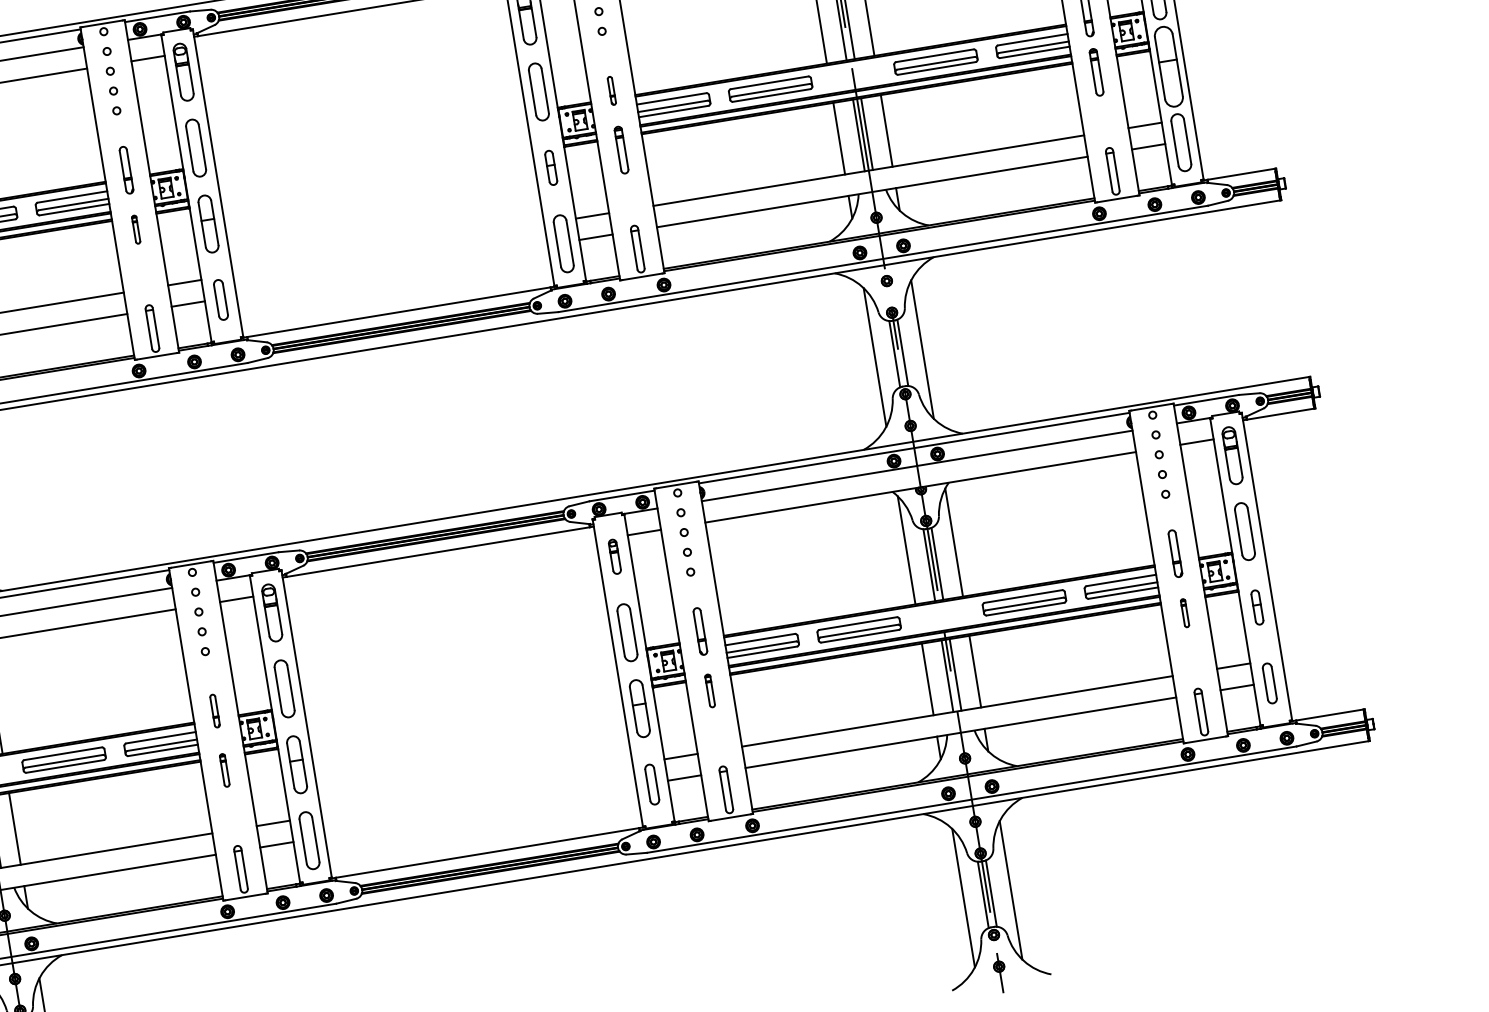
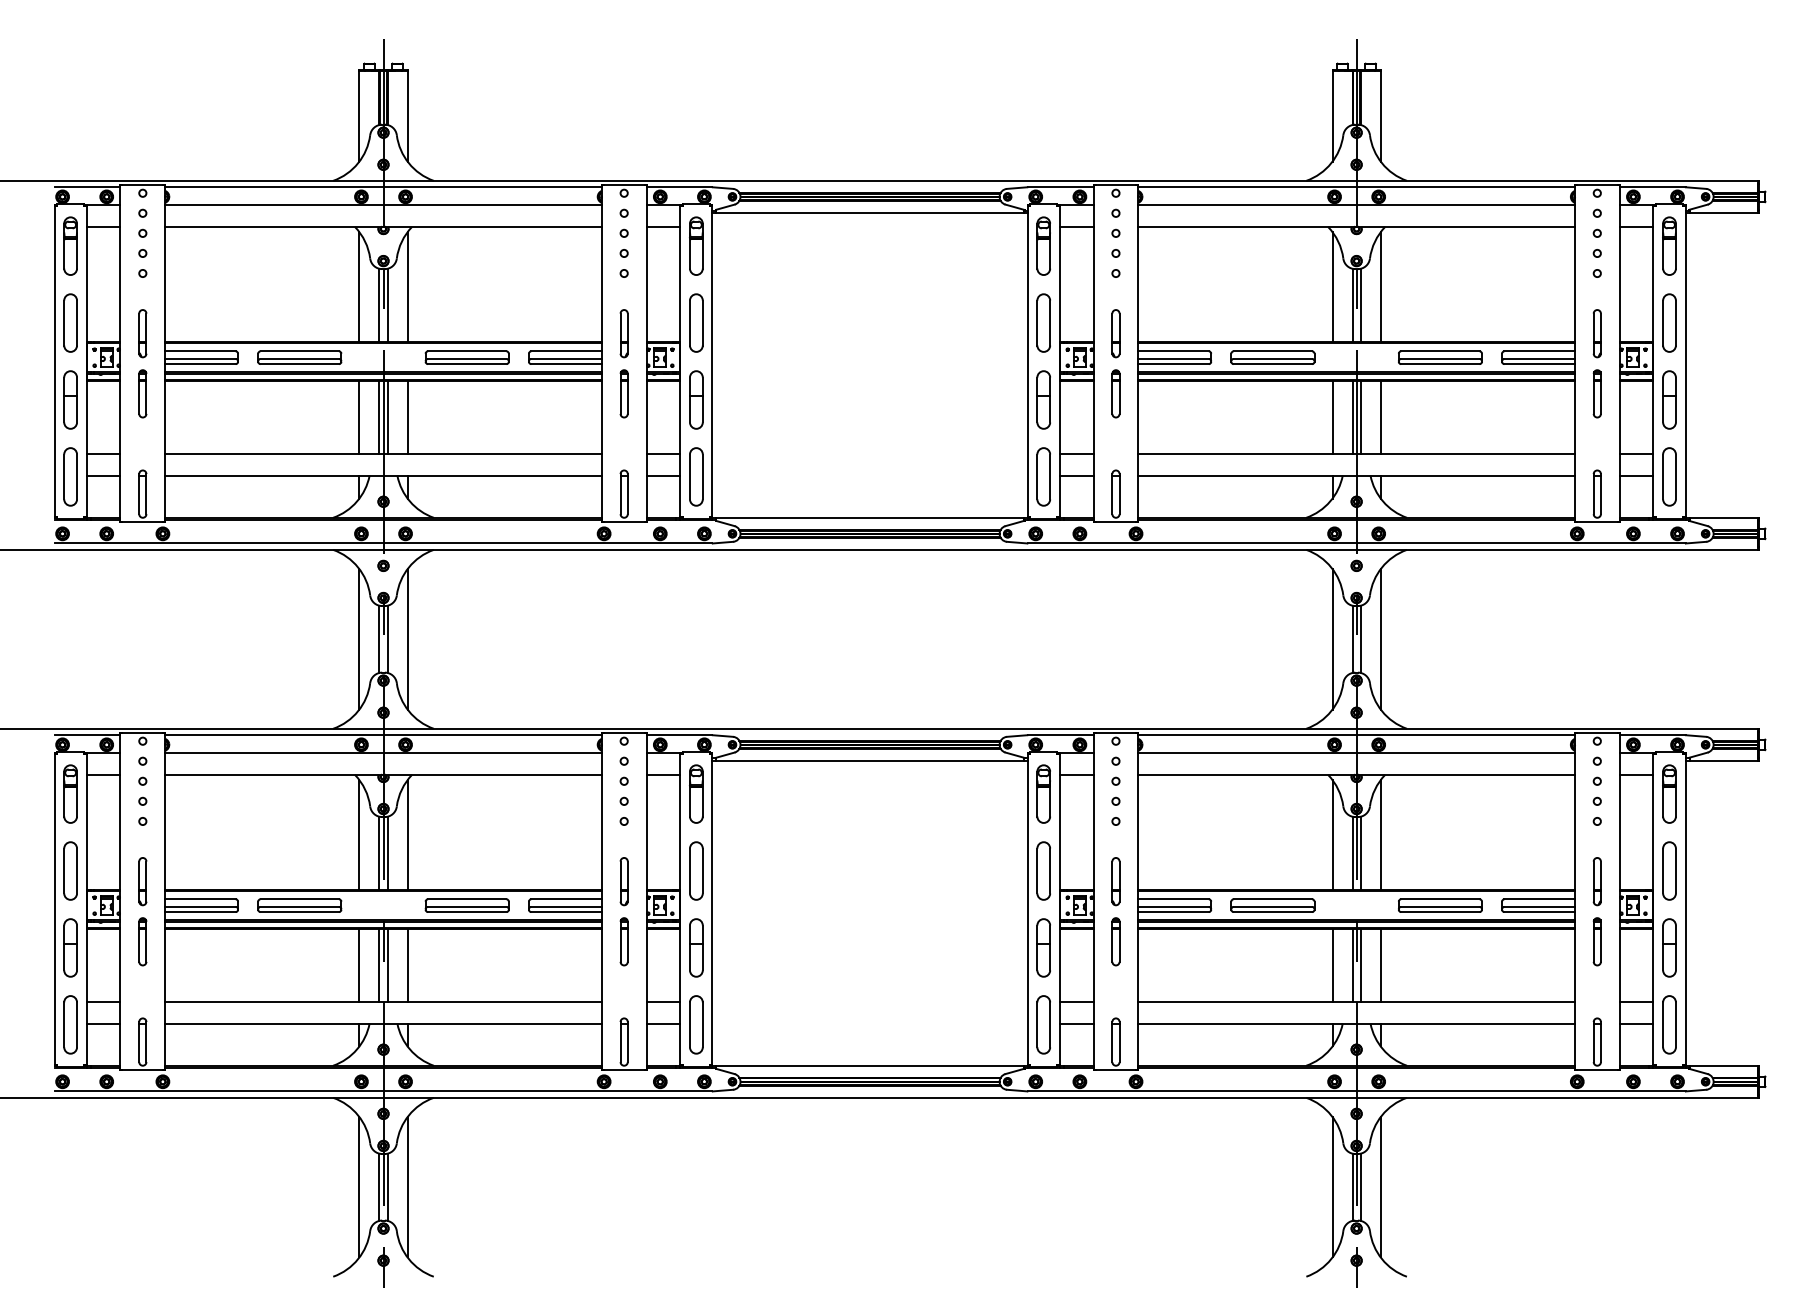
part: (1168, 66) -> (1669, 399), size x0.71
part: (611, 90) -> (1115, 333), size x1.67
part: (550, 167) -> (1043, 399), size x1.67
part: (135, 229) -> (623, 393), size x1.67
part: (220, 299) -> (696, 476), size x1.43
part: (614, 556) -> (1043, 793), size x1.67
part: (1257, 607) -> (1669, 947), size x1.67
part: (1184, 612) -> (1596, 941), size x1.67
part: (1269, 683) -> (1669, 1024), size x1.43
part: (709, 690) -> (1115, 941), size x1.43
part: (214, 710) -> (623, 881), size x1.43
part: (224, 770) -> (623, 941), size x1.43
part: (651, 784) -> (1043, 1024), size x1.43

